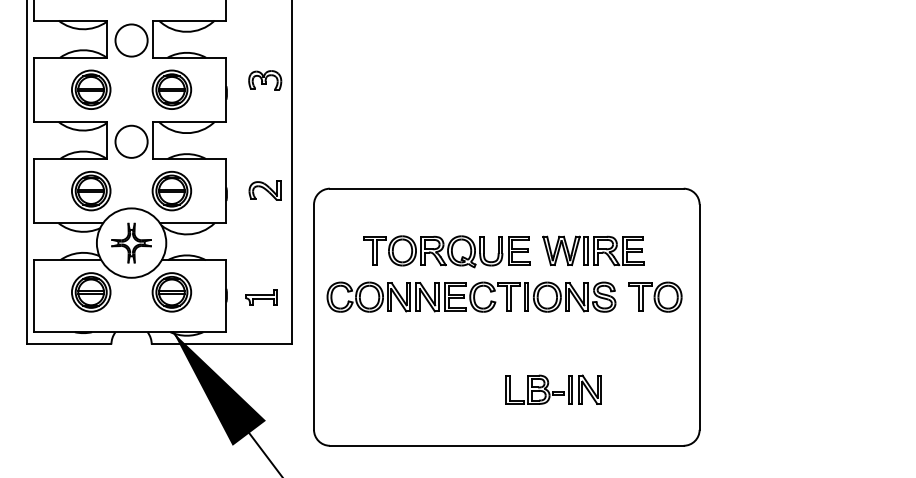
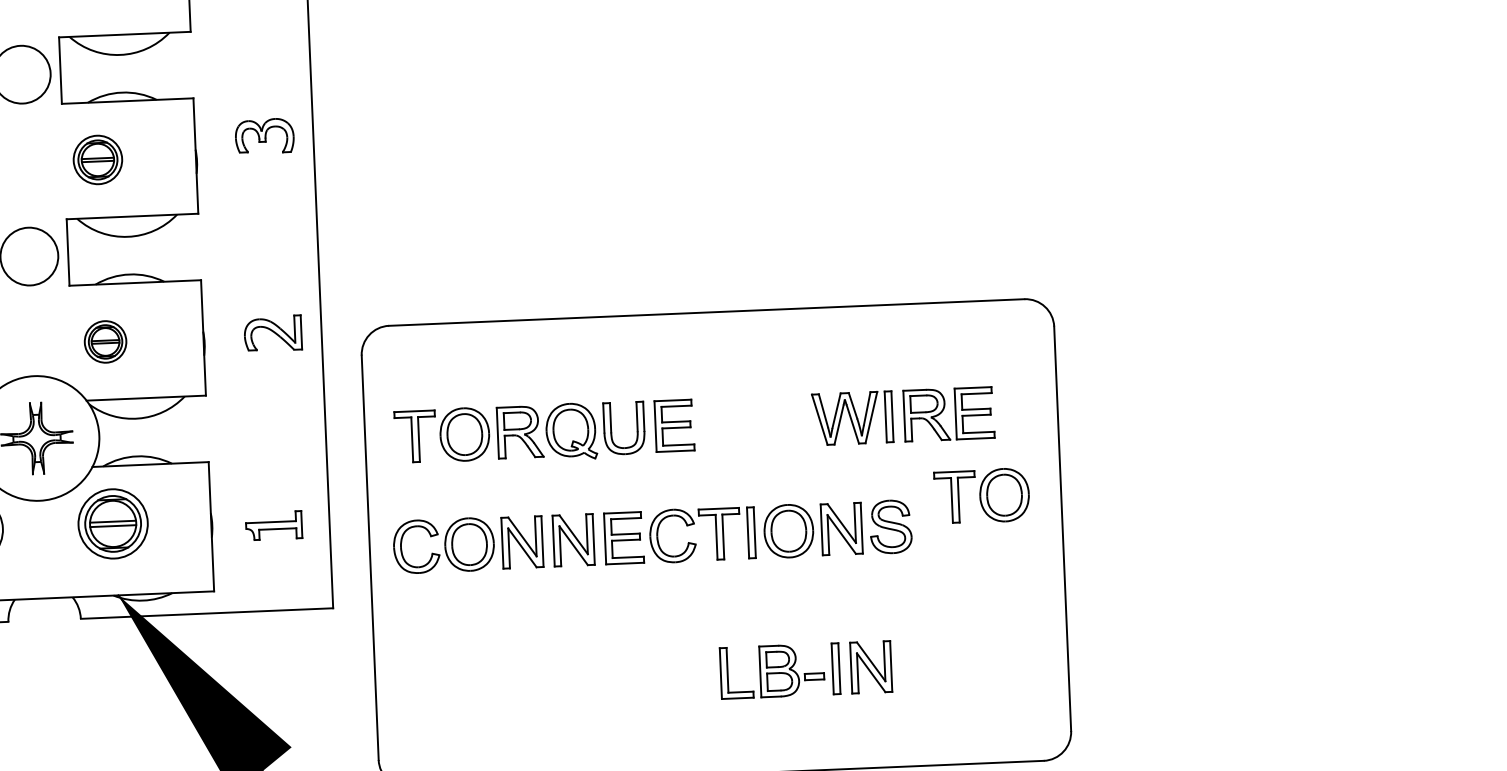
part: (171, 89) -> (97, 159), size x0.7
part: (171, 190) -> (104, 340), size x0.6
part: (593, 250) -> (902, 415), moved
part: (446, 251) -> (543, 432), moved
part: (471, 296) -> (652, 535), moved

